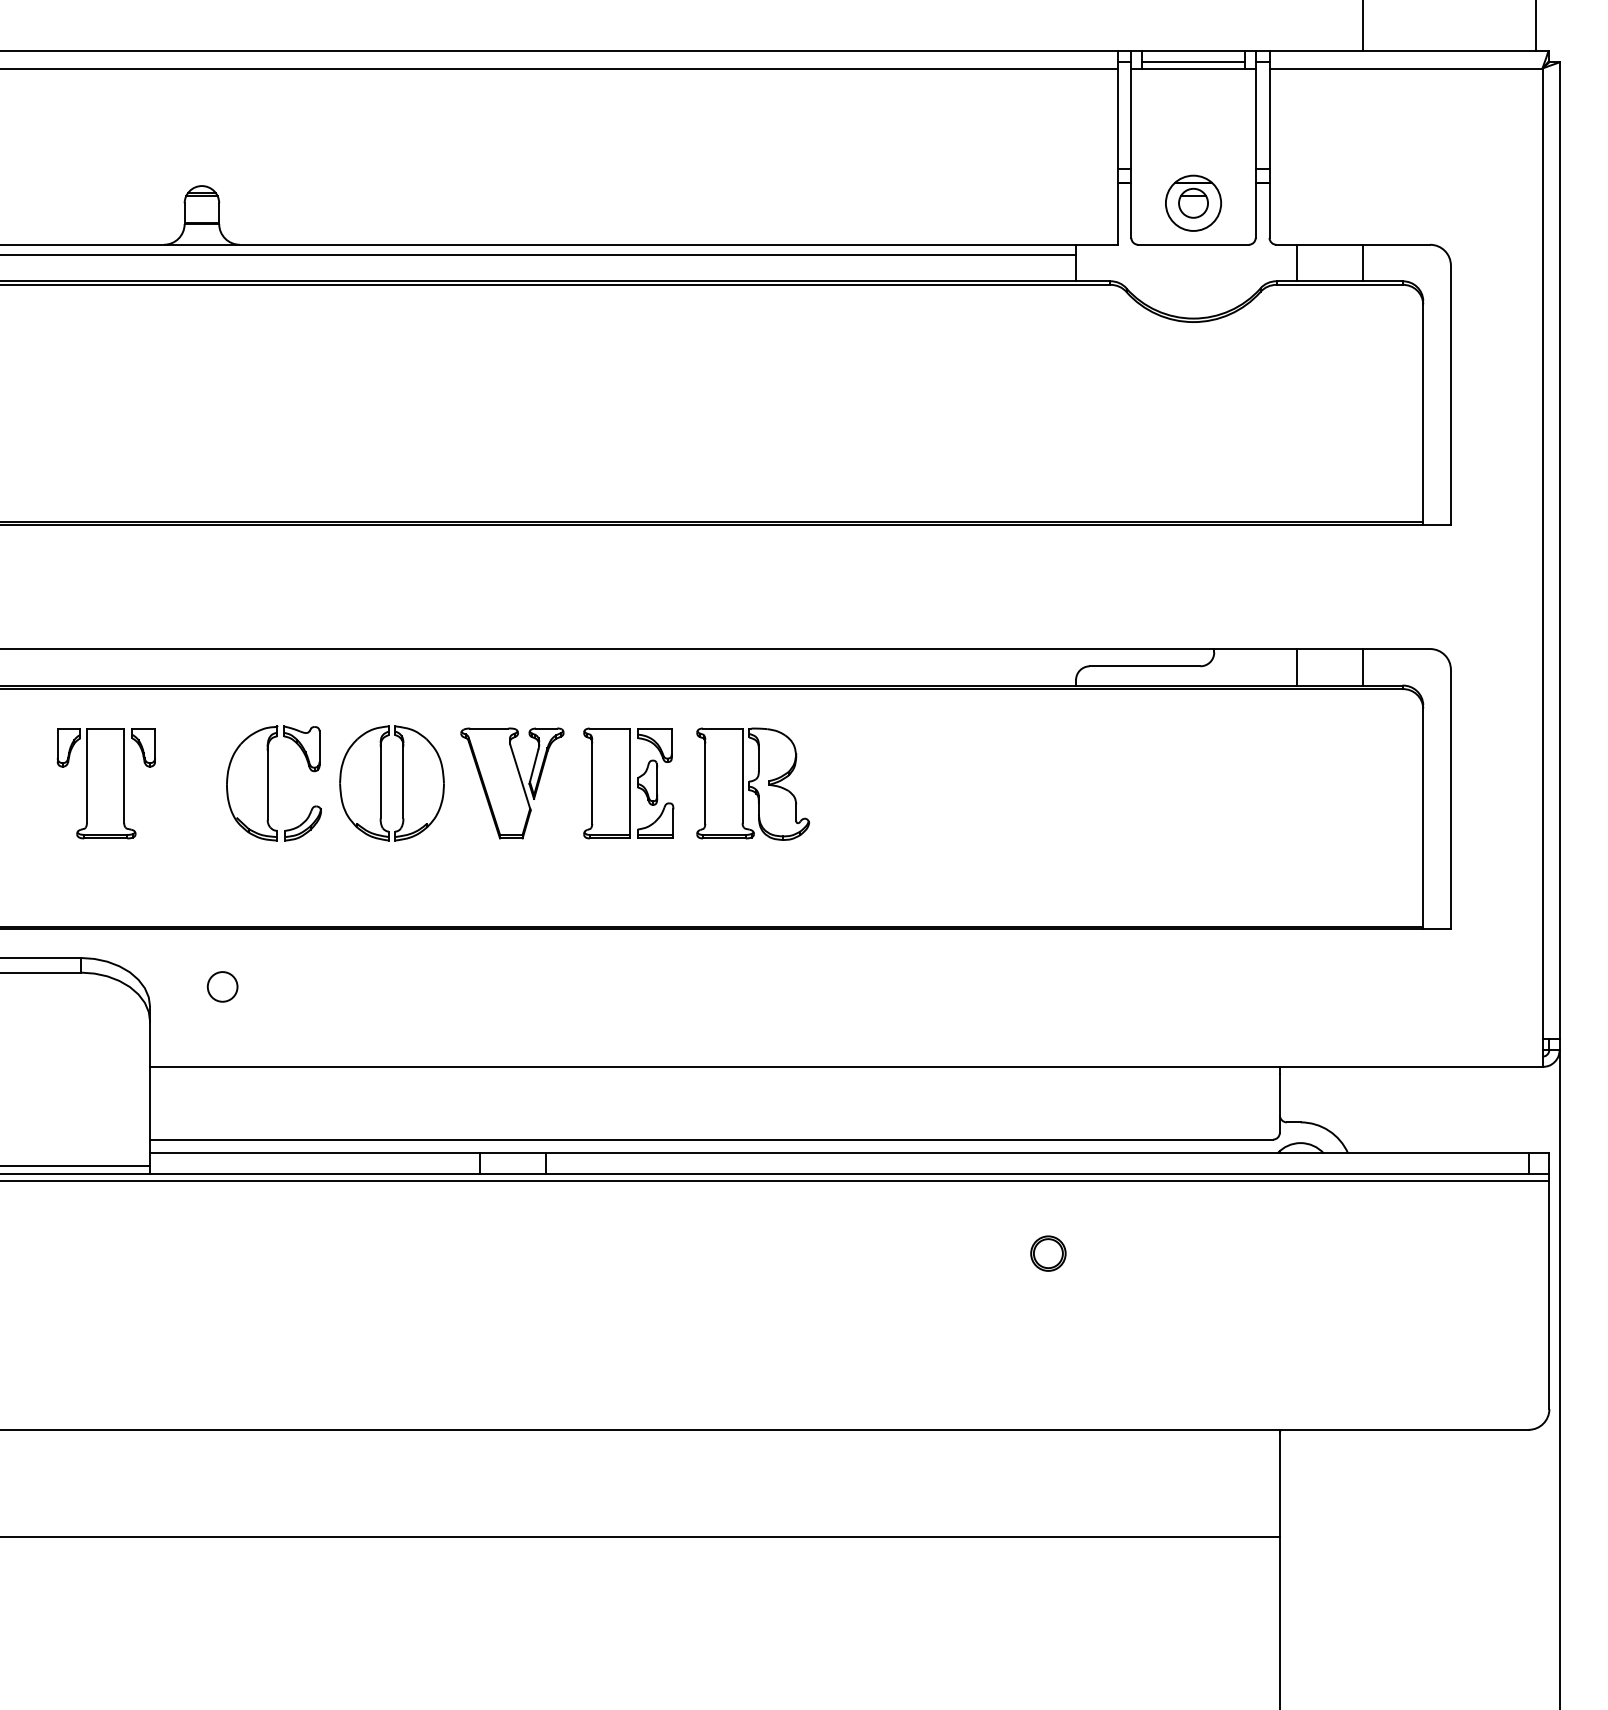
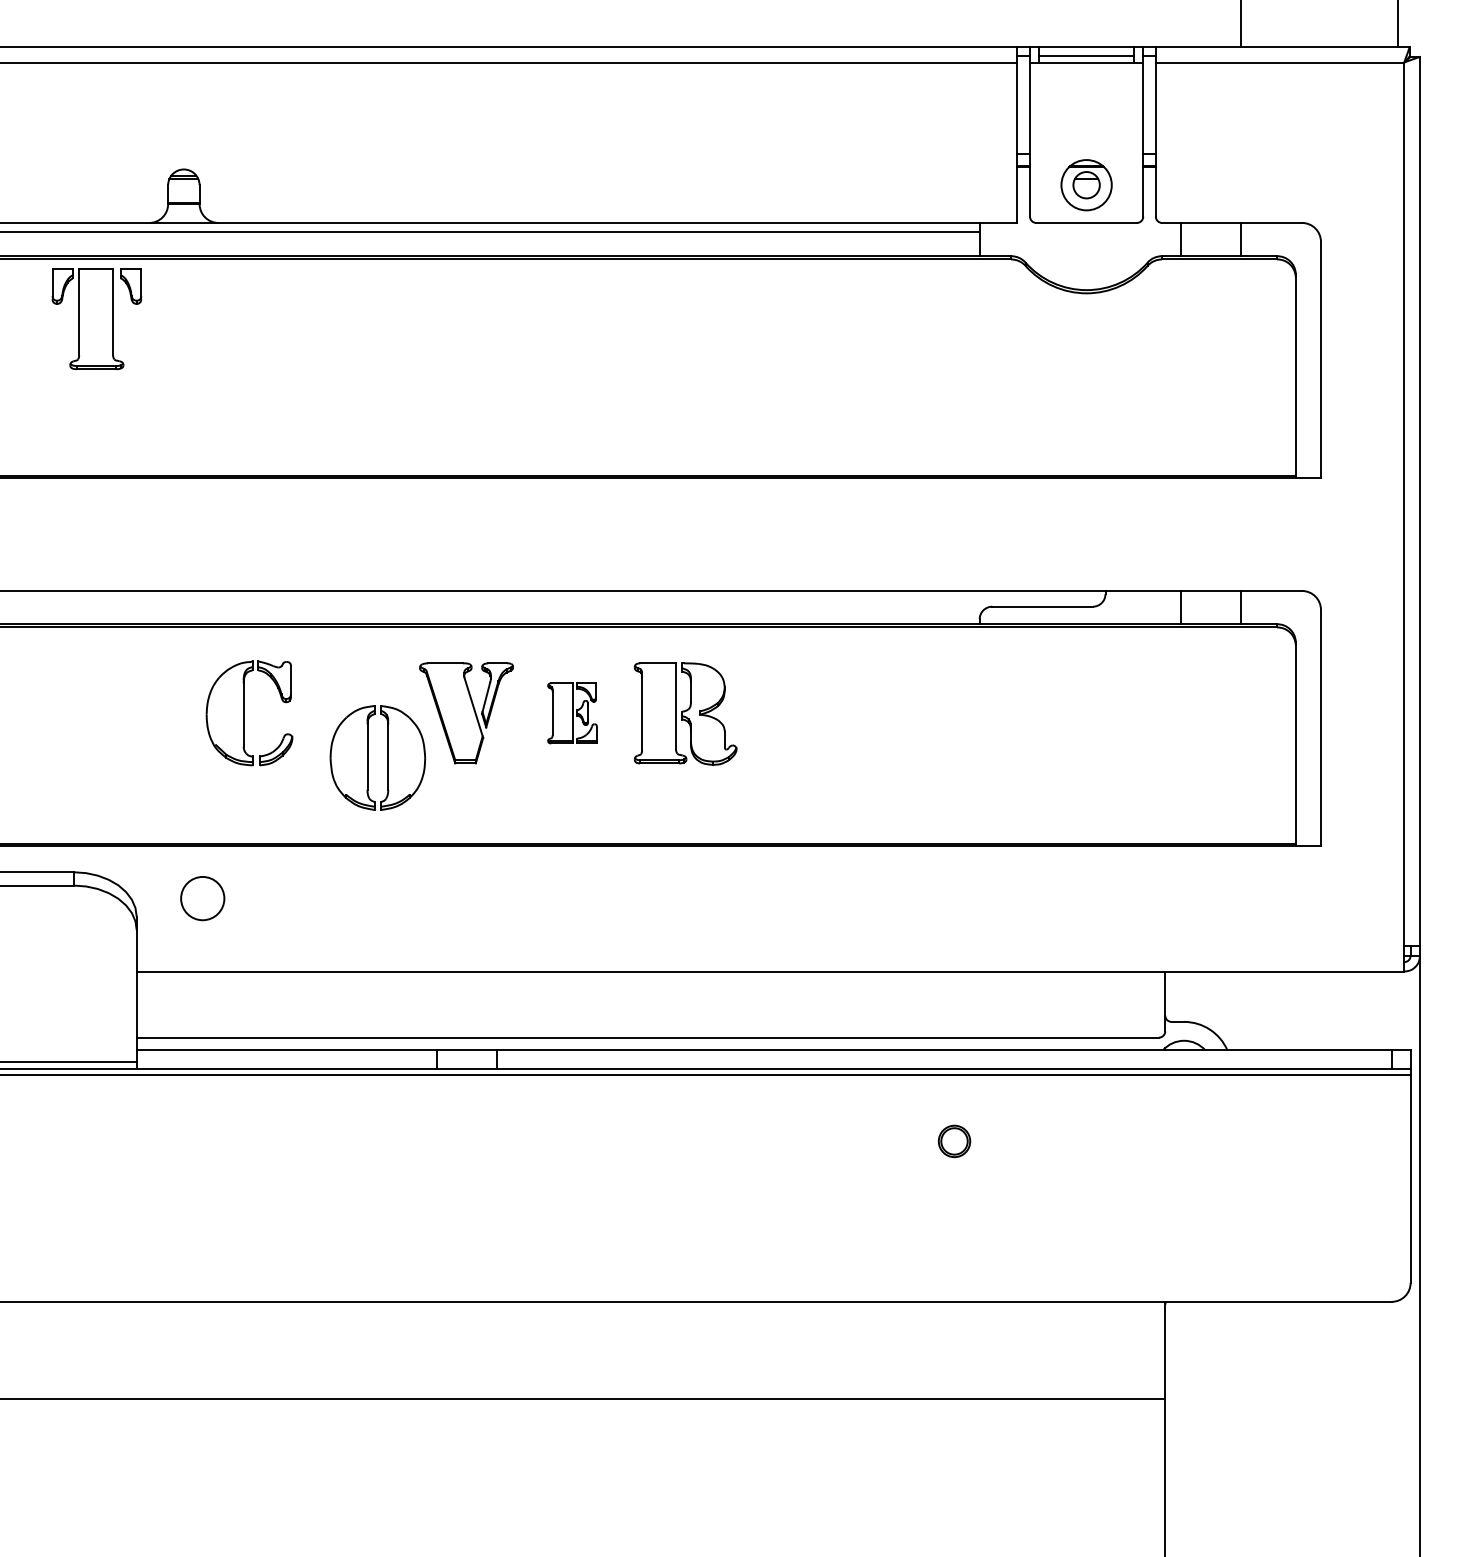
part: (105, 783) -> (96, 319), moved
part: (381, 783) -> (368, 758), moved
part: (628, 783) -> (572, 713), size x0.6
circle: (222, 986) -> (202, 898), size x1.6

